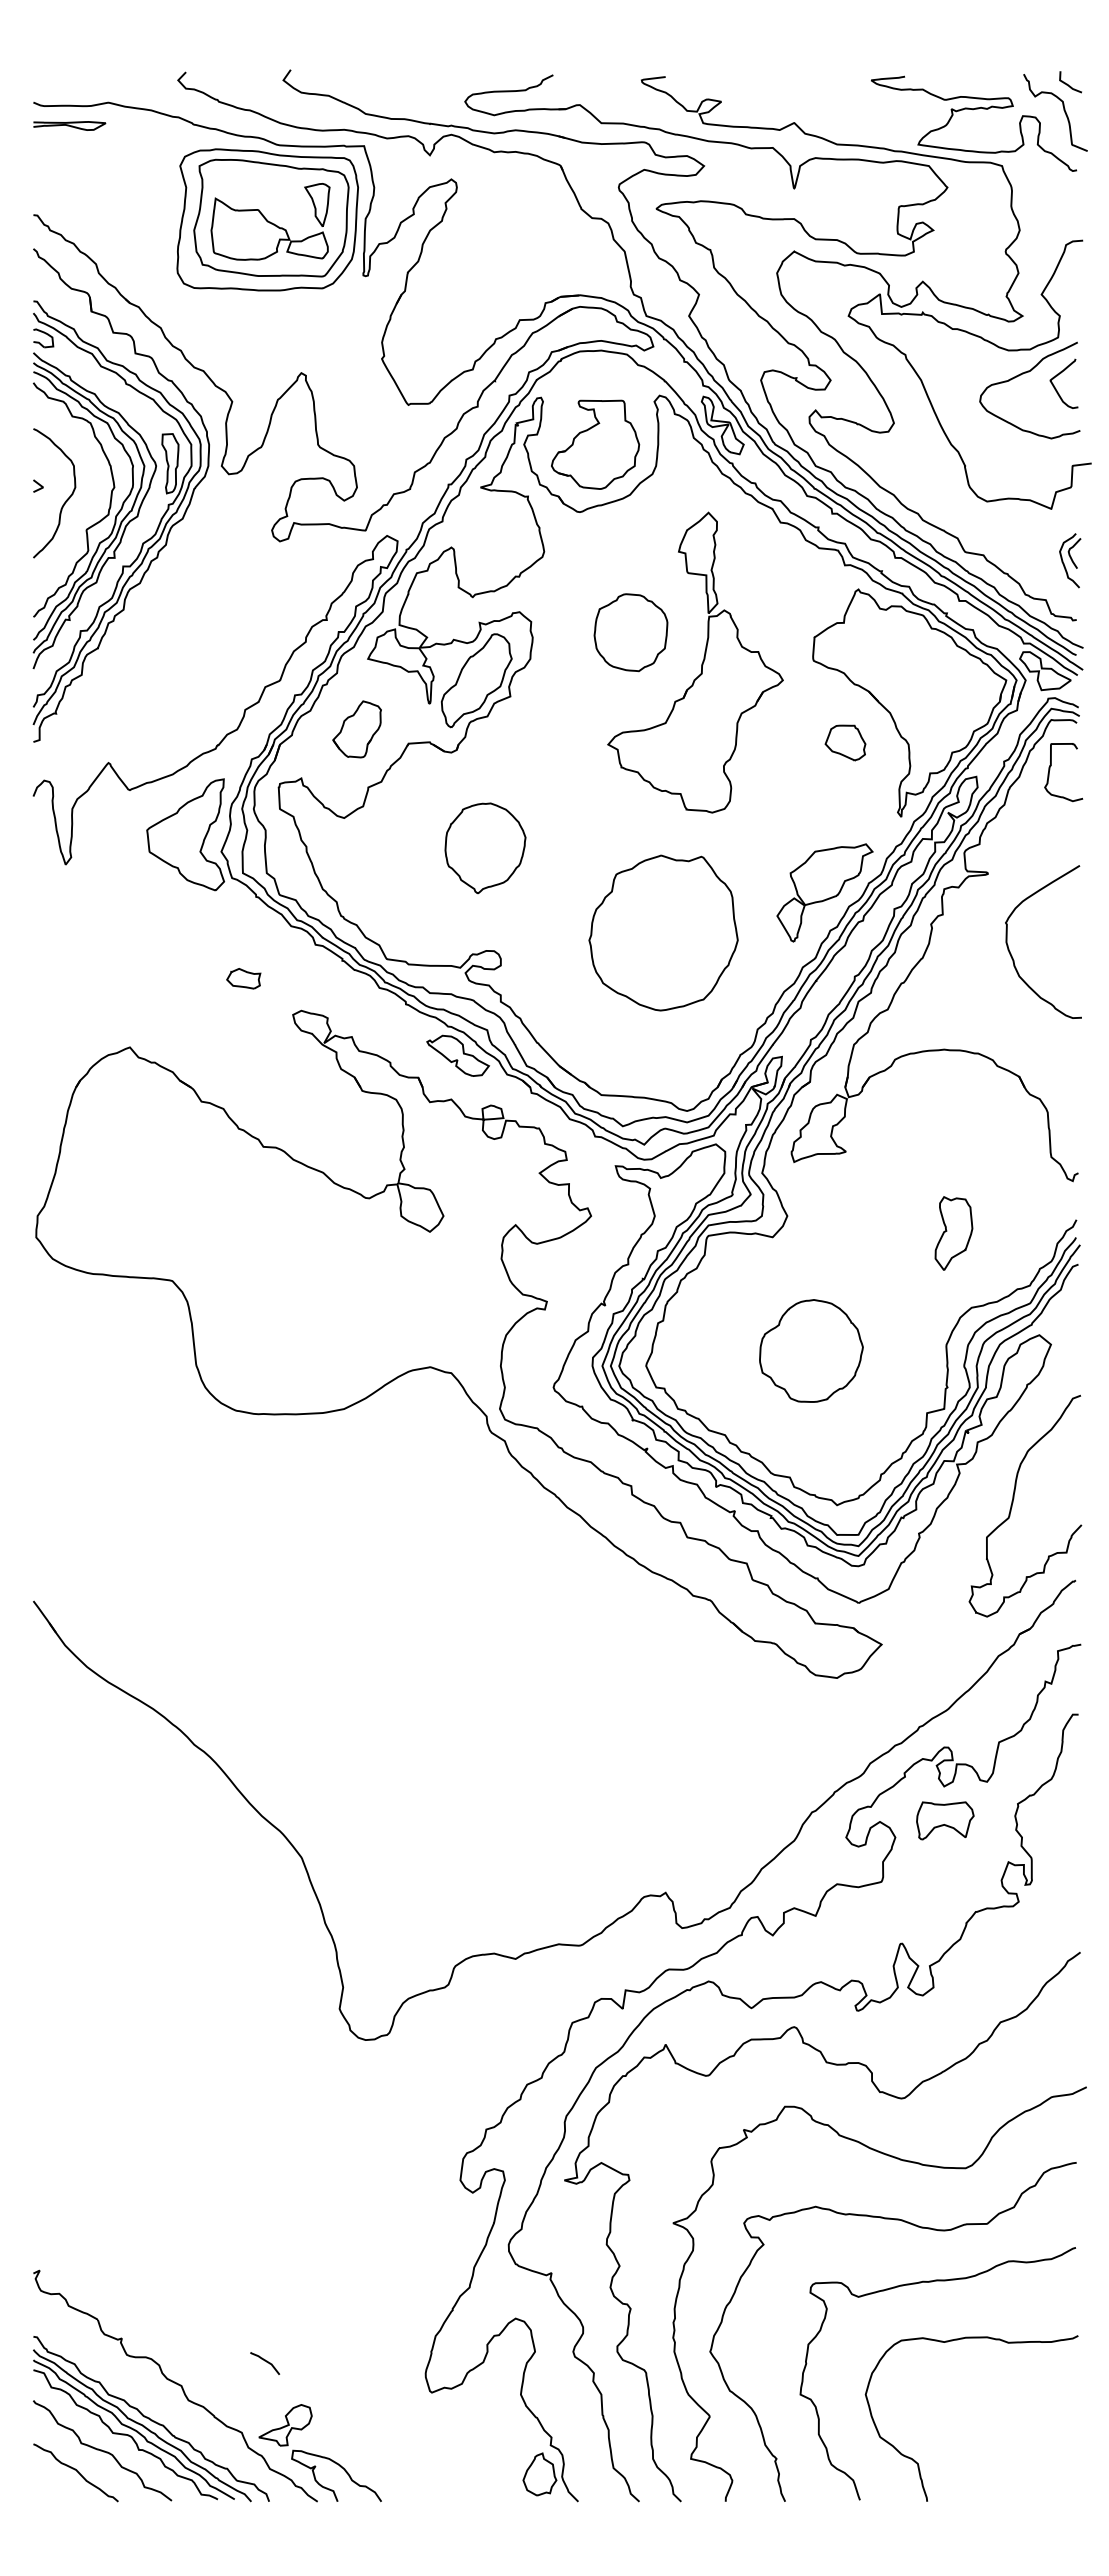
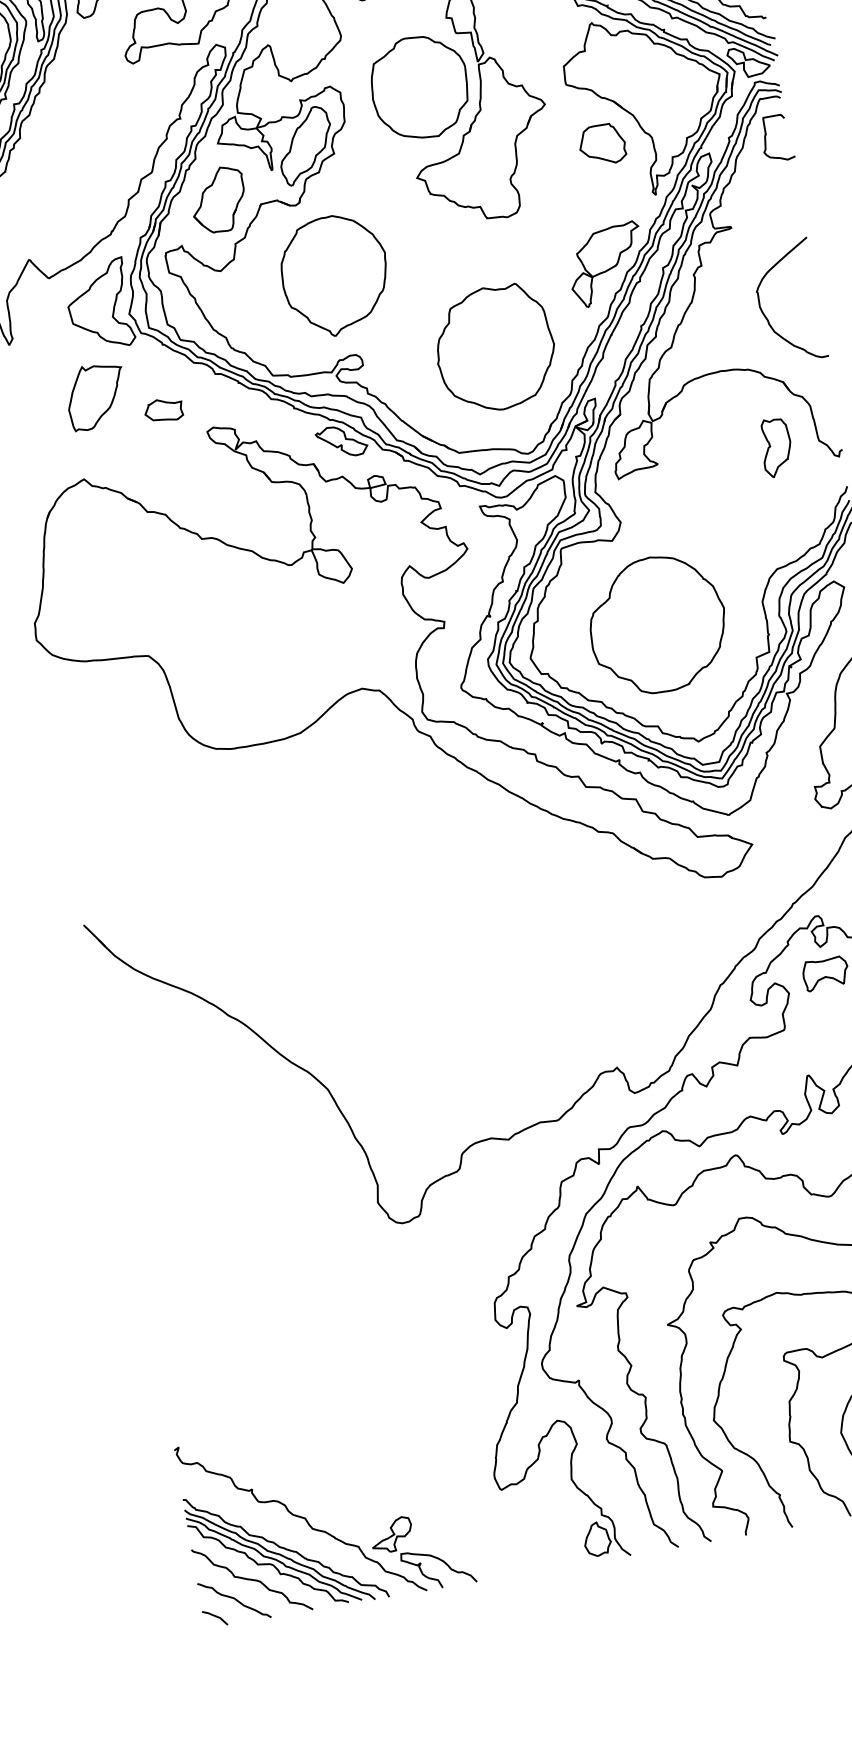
part: (630, 632) -> (419, 87), size x1.67
part: (357, 729) -> (219, 200), size x1.43
part: (845, 742) -> (602, 144), size x1.43
part: (485, 848) -> (335, 275), size x1.67
part: (663, 932) -> (494, 348), moved
part: (163, 946) -> (96, 395), added
curve: (1012, 955) -> (766, 316), moved
part: (243, 978) -> (163, 410), size x1.43
part: (953, 1233) -> (776, 447), moved
part: (811, 1350) -> (657, 624), size x1.67
curve: (266, 2362) -> (216, 1617), moved

